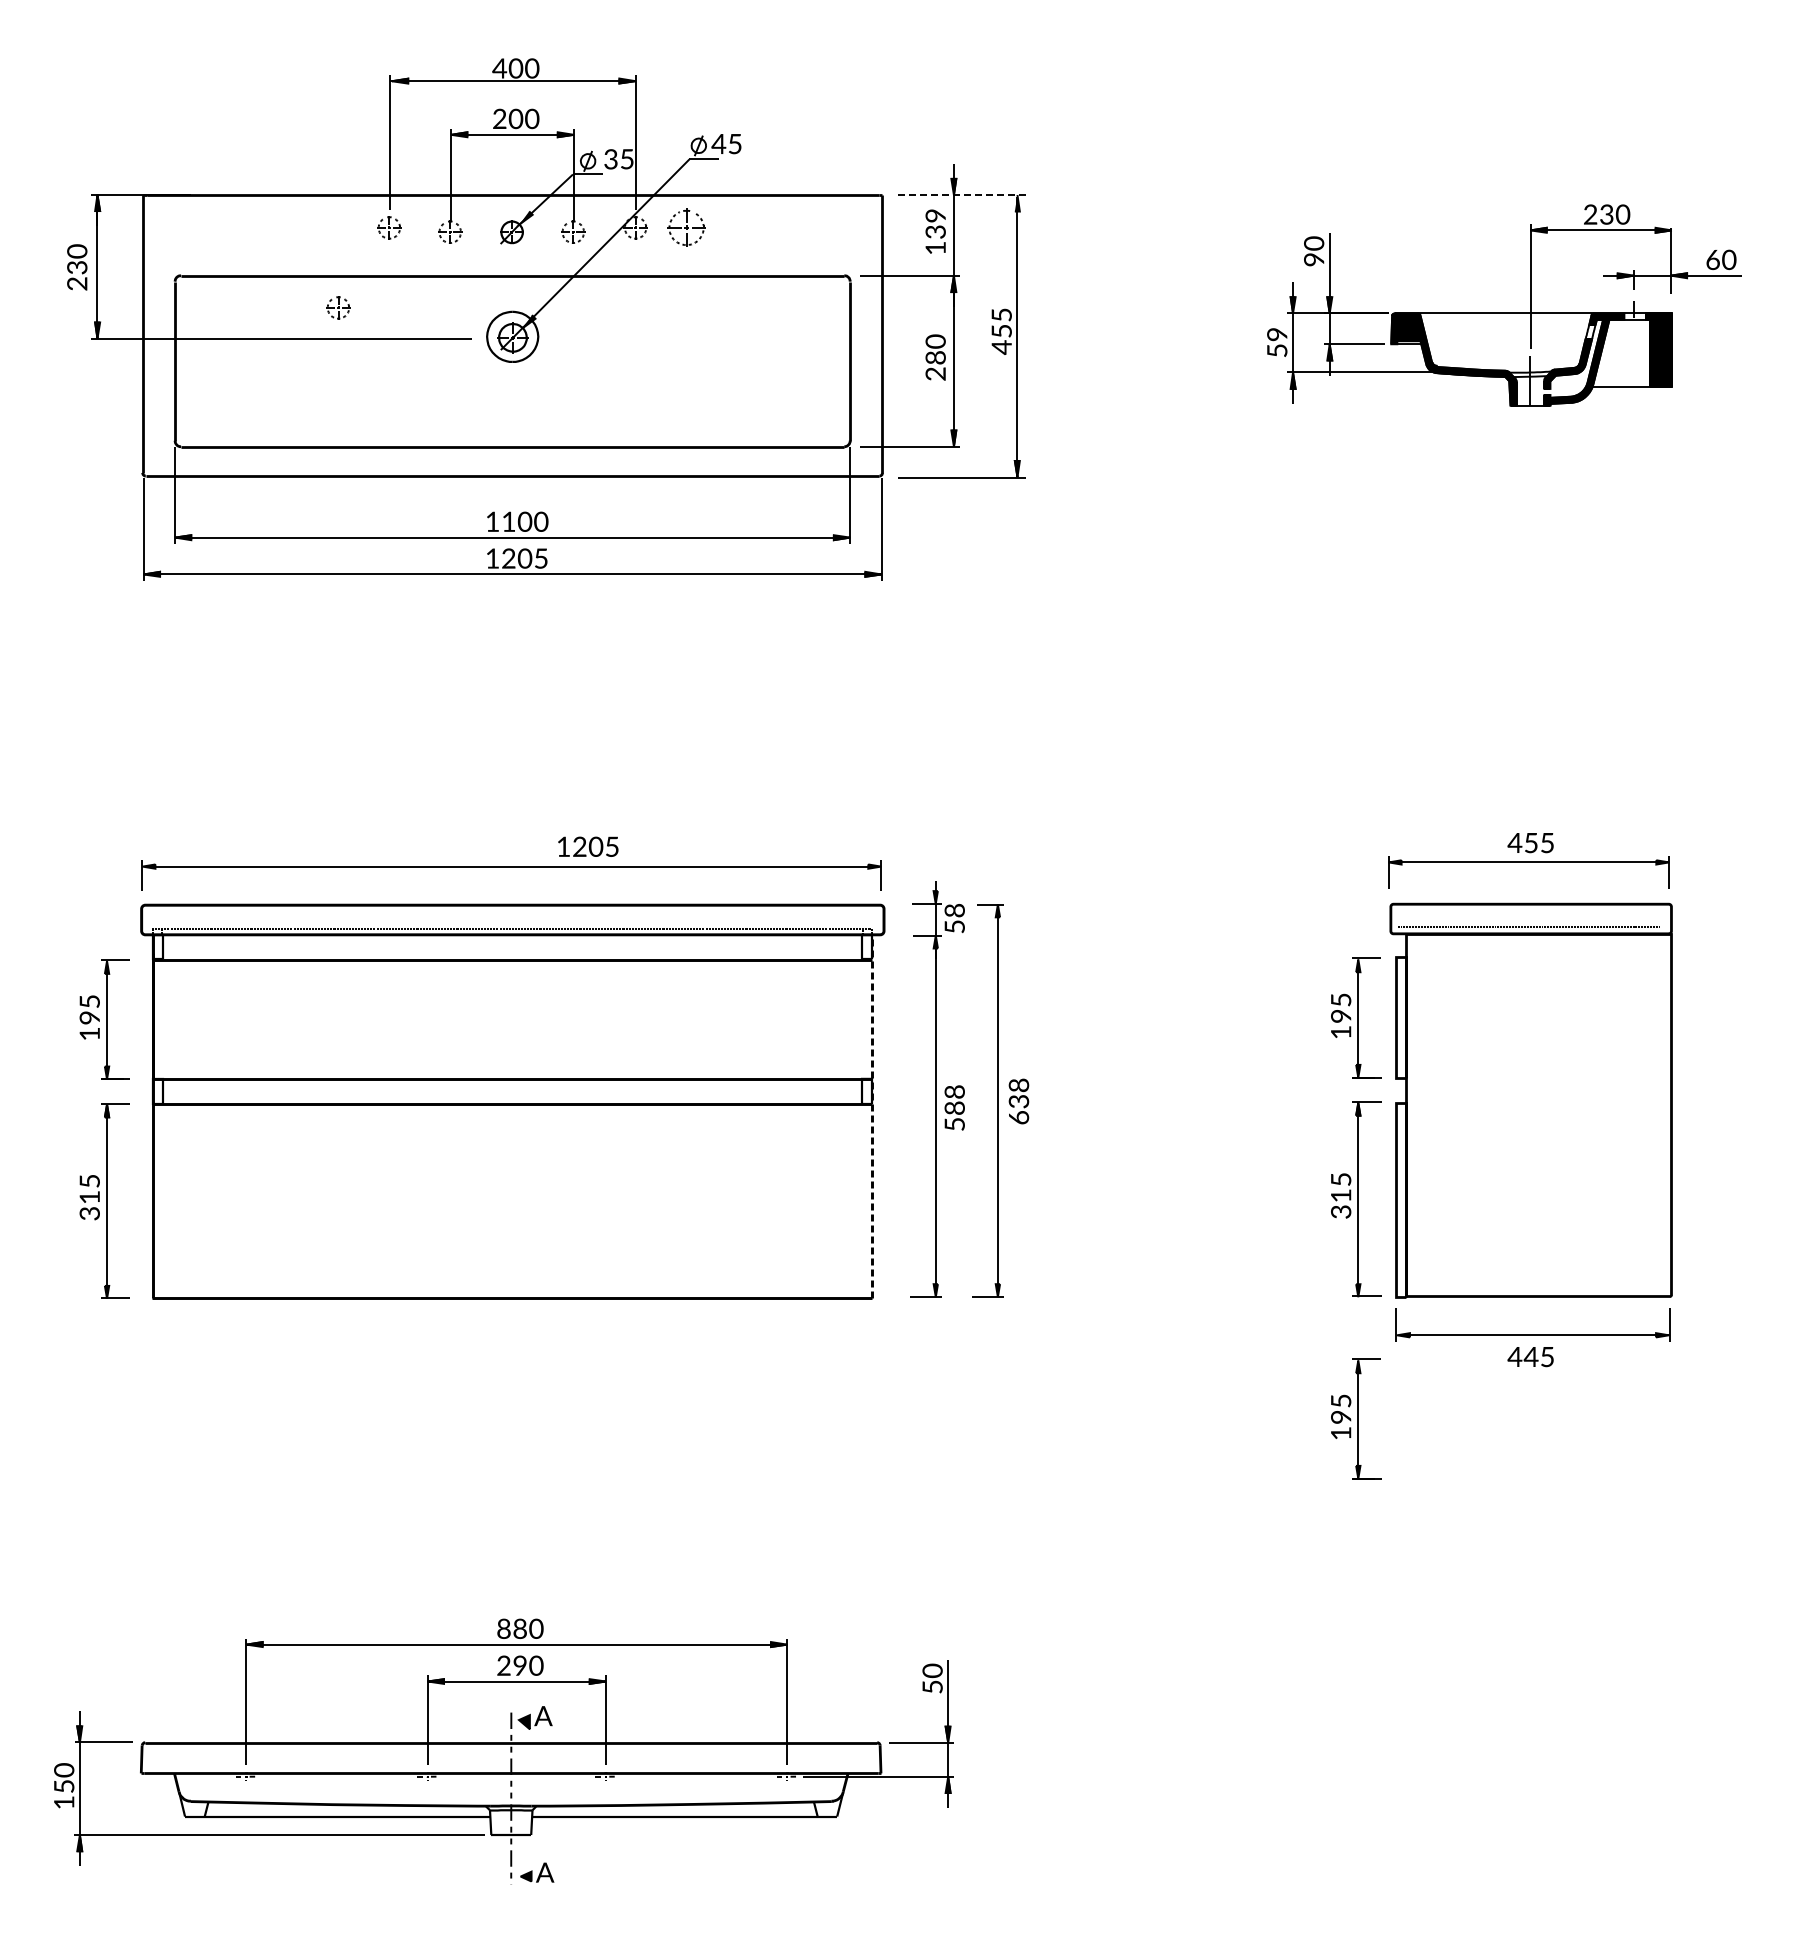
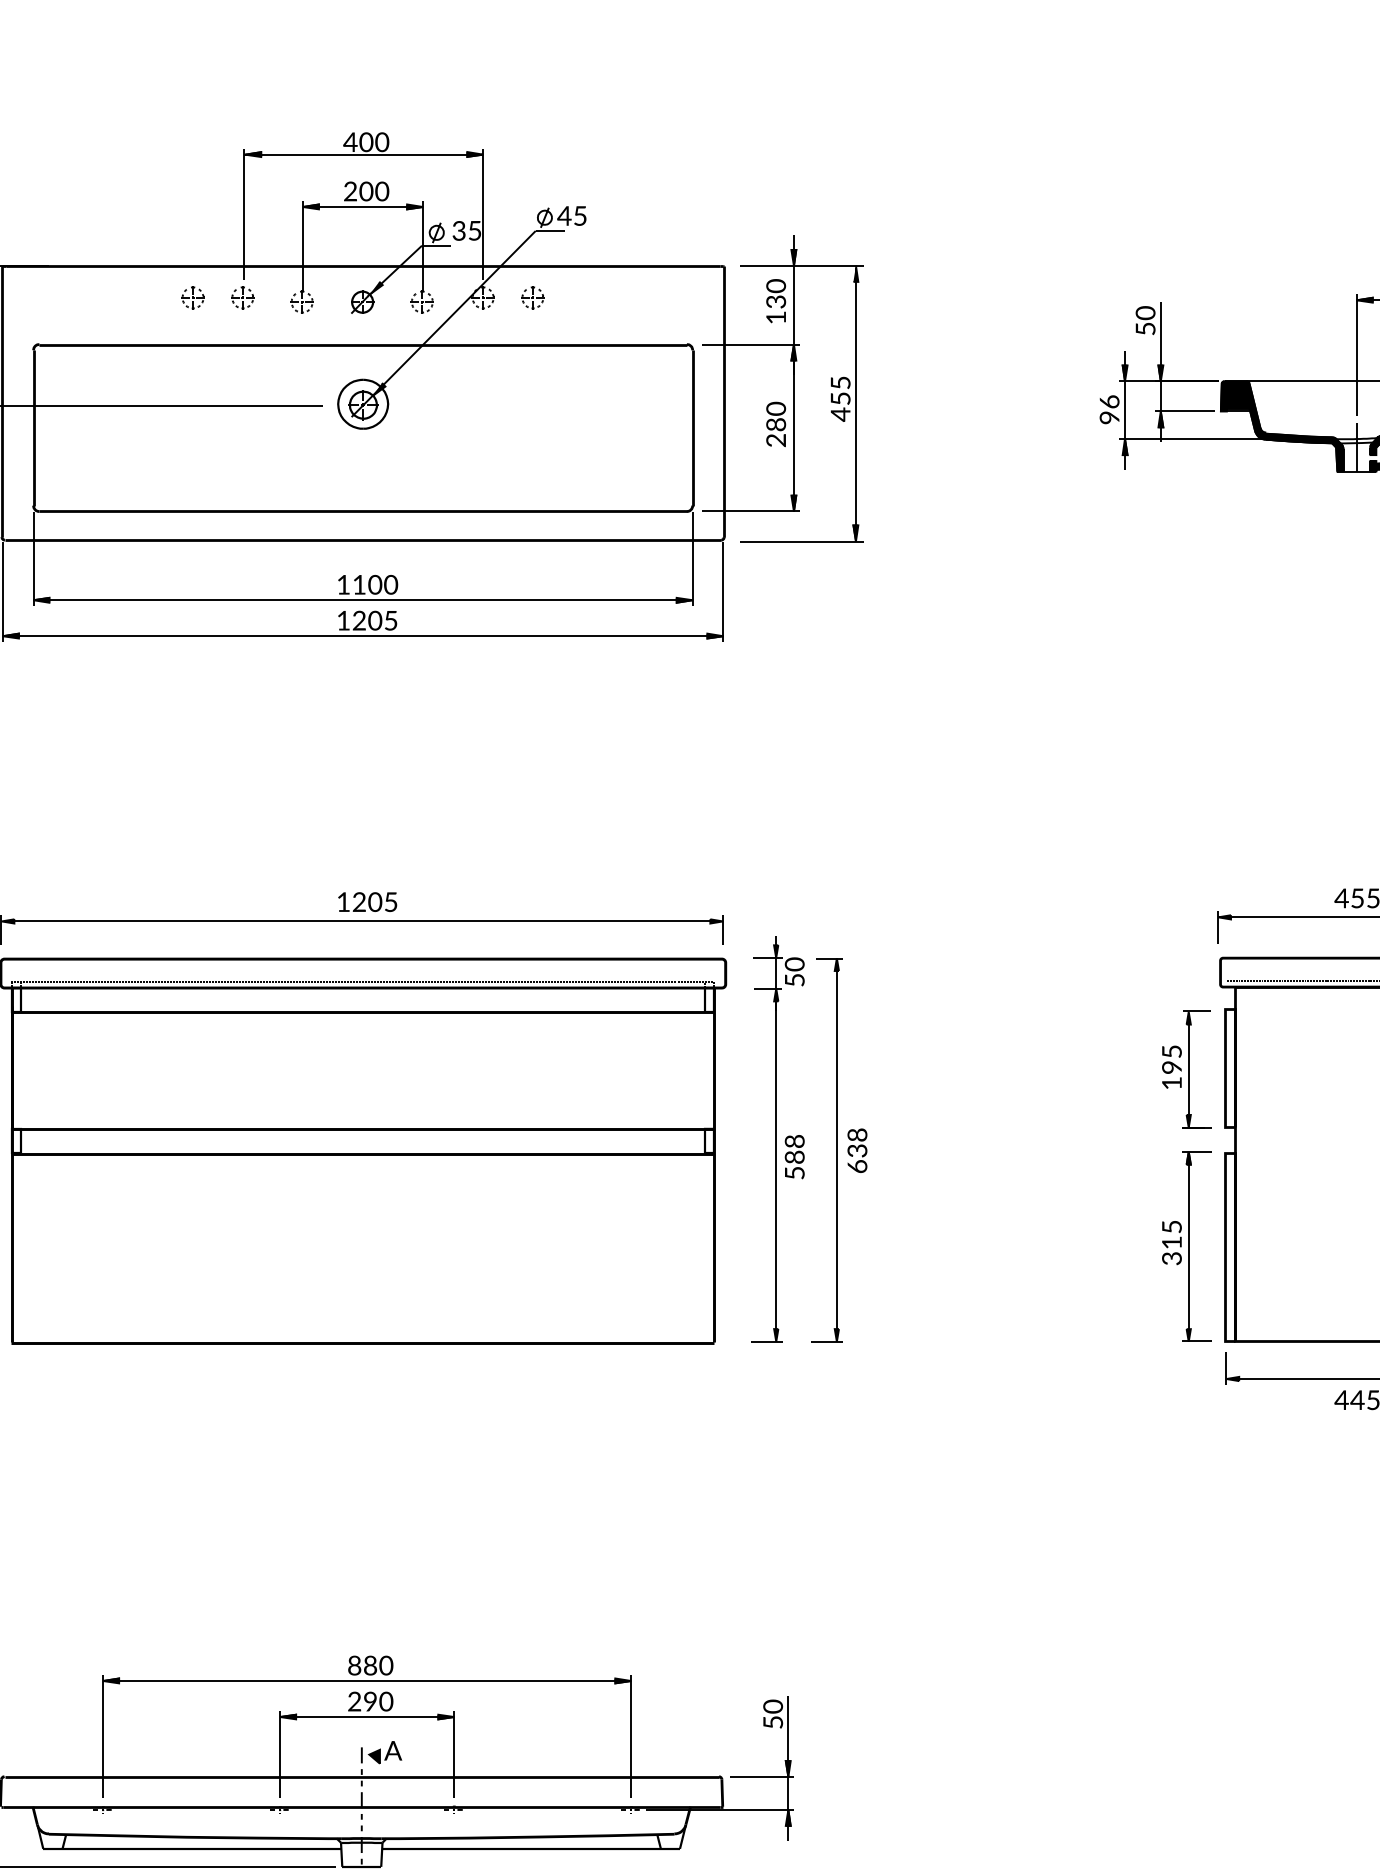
line: (962, 195) -> (802, 266), dashed -> solid
text: (935, 215) -> (775, 285), 139 -> 130
part: (686, 227) -> (532, 297), size x0.62
text: (1314, 259) -> (1145, 328), 90 -> 50
part: (338, 307) -> (193, 297), moved
text: (1277, 342) -> (1109, 409), 59 -> 96
text: (588, 846) -> (367, 901), moved
text: (955, 910) -> (795, 964), 58 -> 50
line: (872, 1115) -> (714, 1164), dashed -> solid
part: (1356, 1418) -> (1186, 1460), removed

